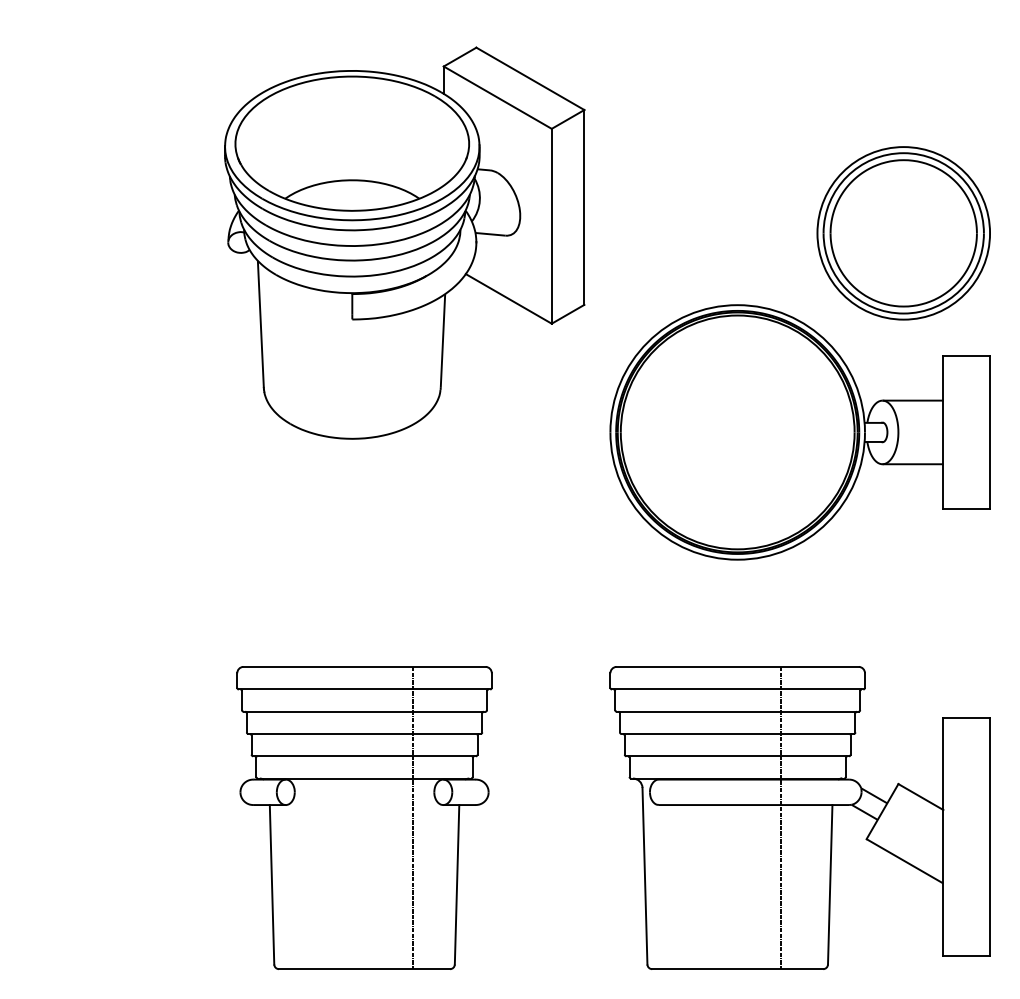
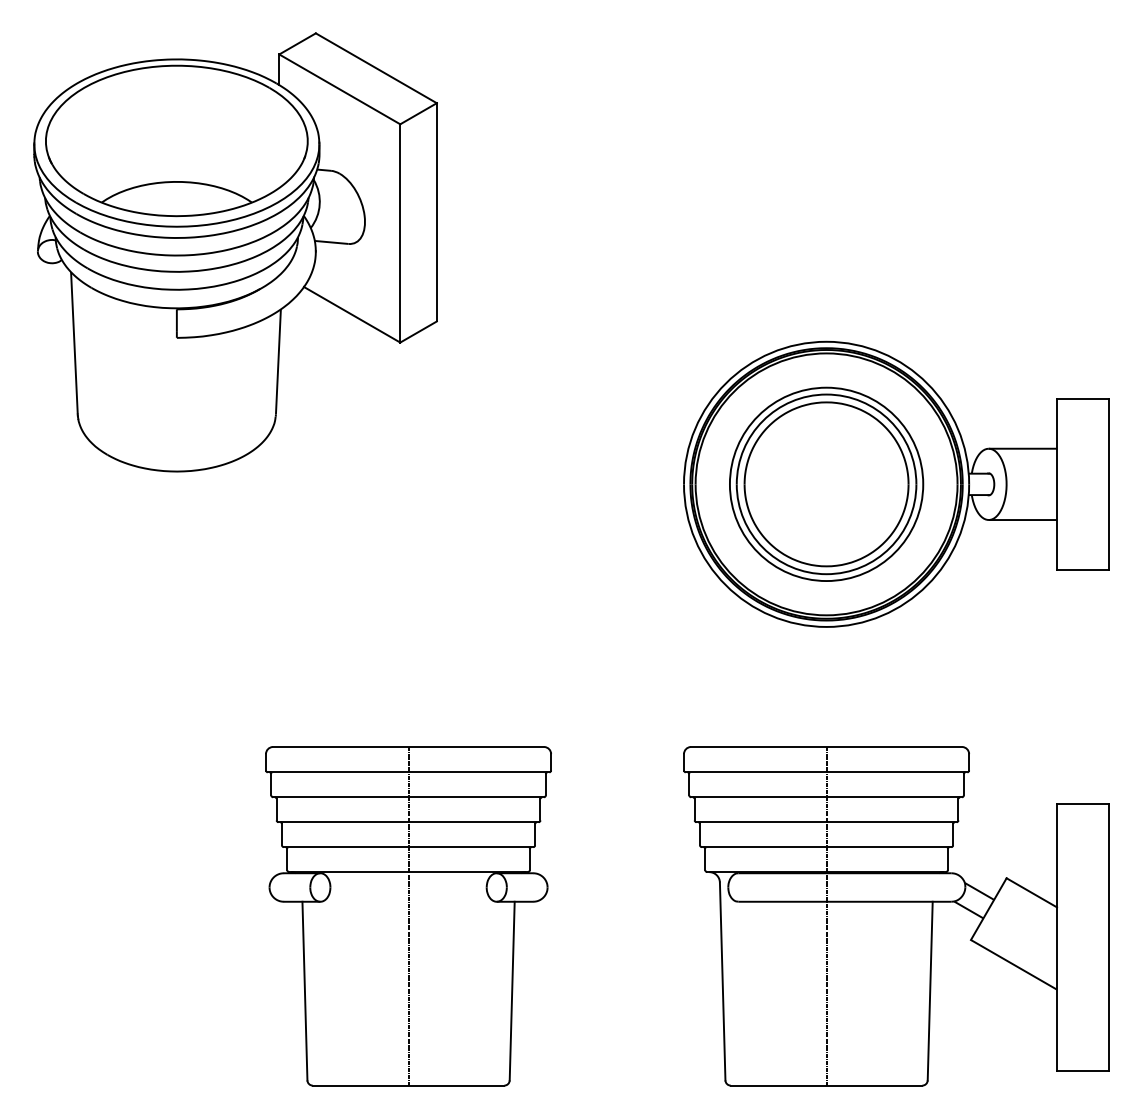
part: (903, 232) -> (826, 483), moved
part: (404, 243) -> (235, 252), moved
line: (412, 818) -> (408, 916), moved
line: (781, 818) -> (826, 916), moved

